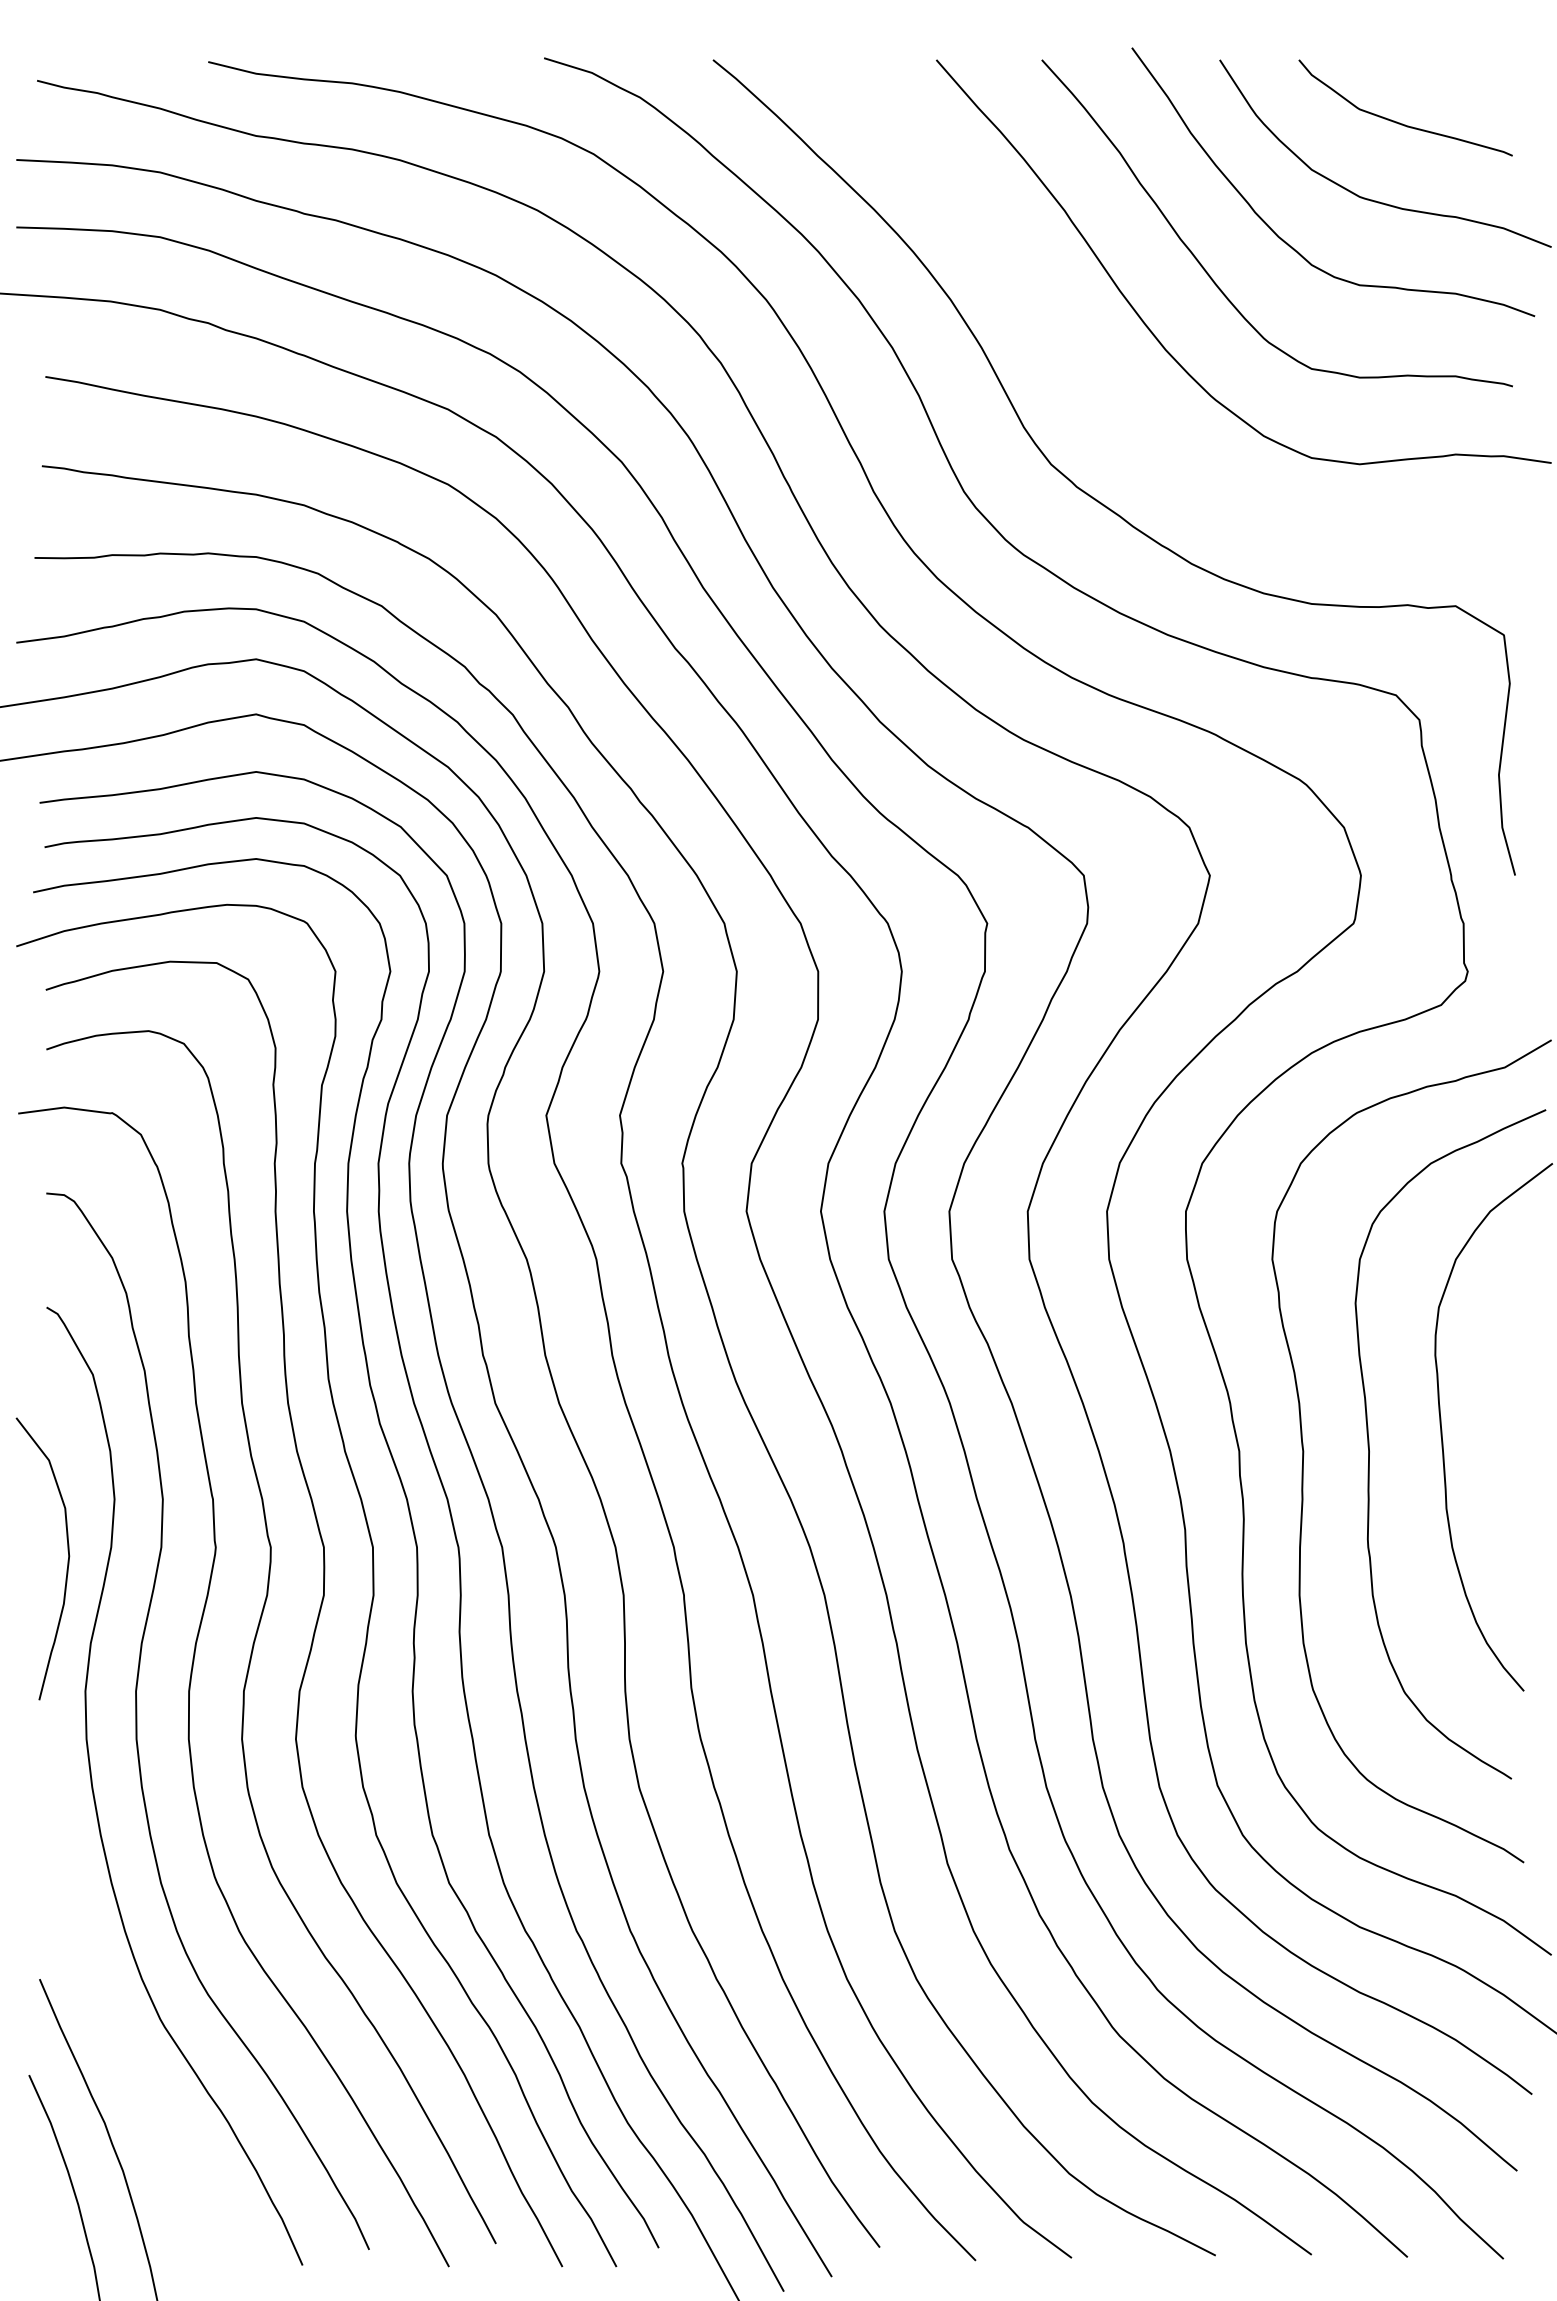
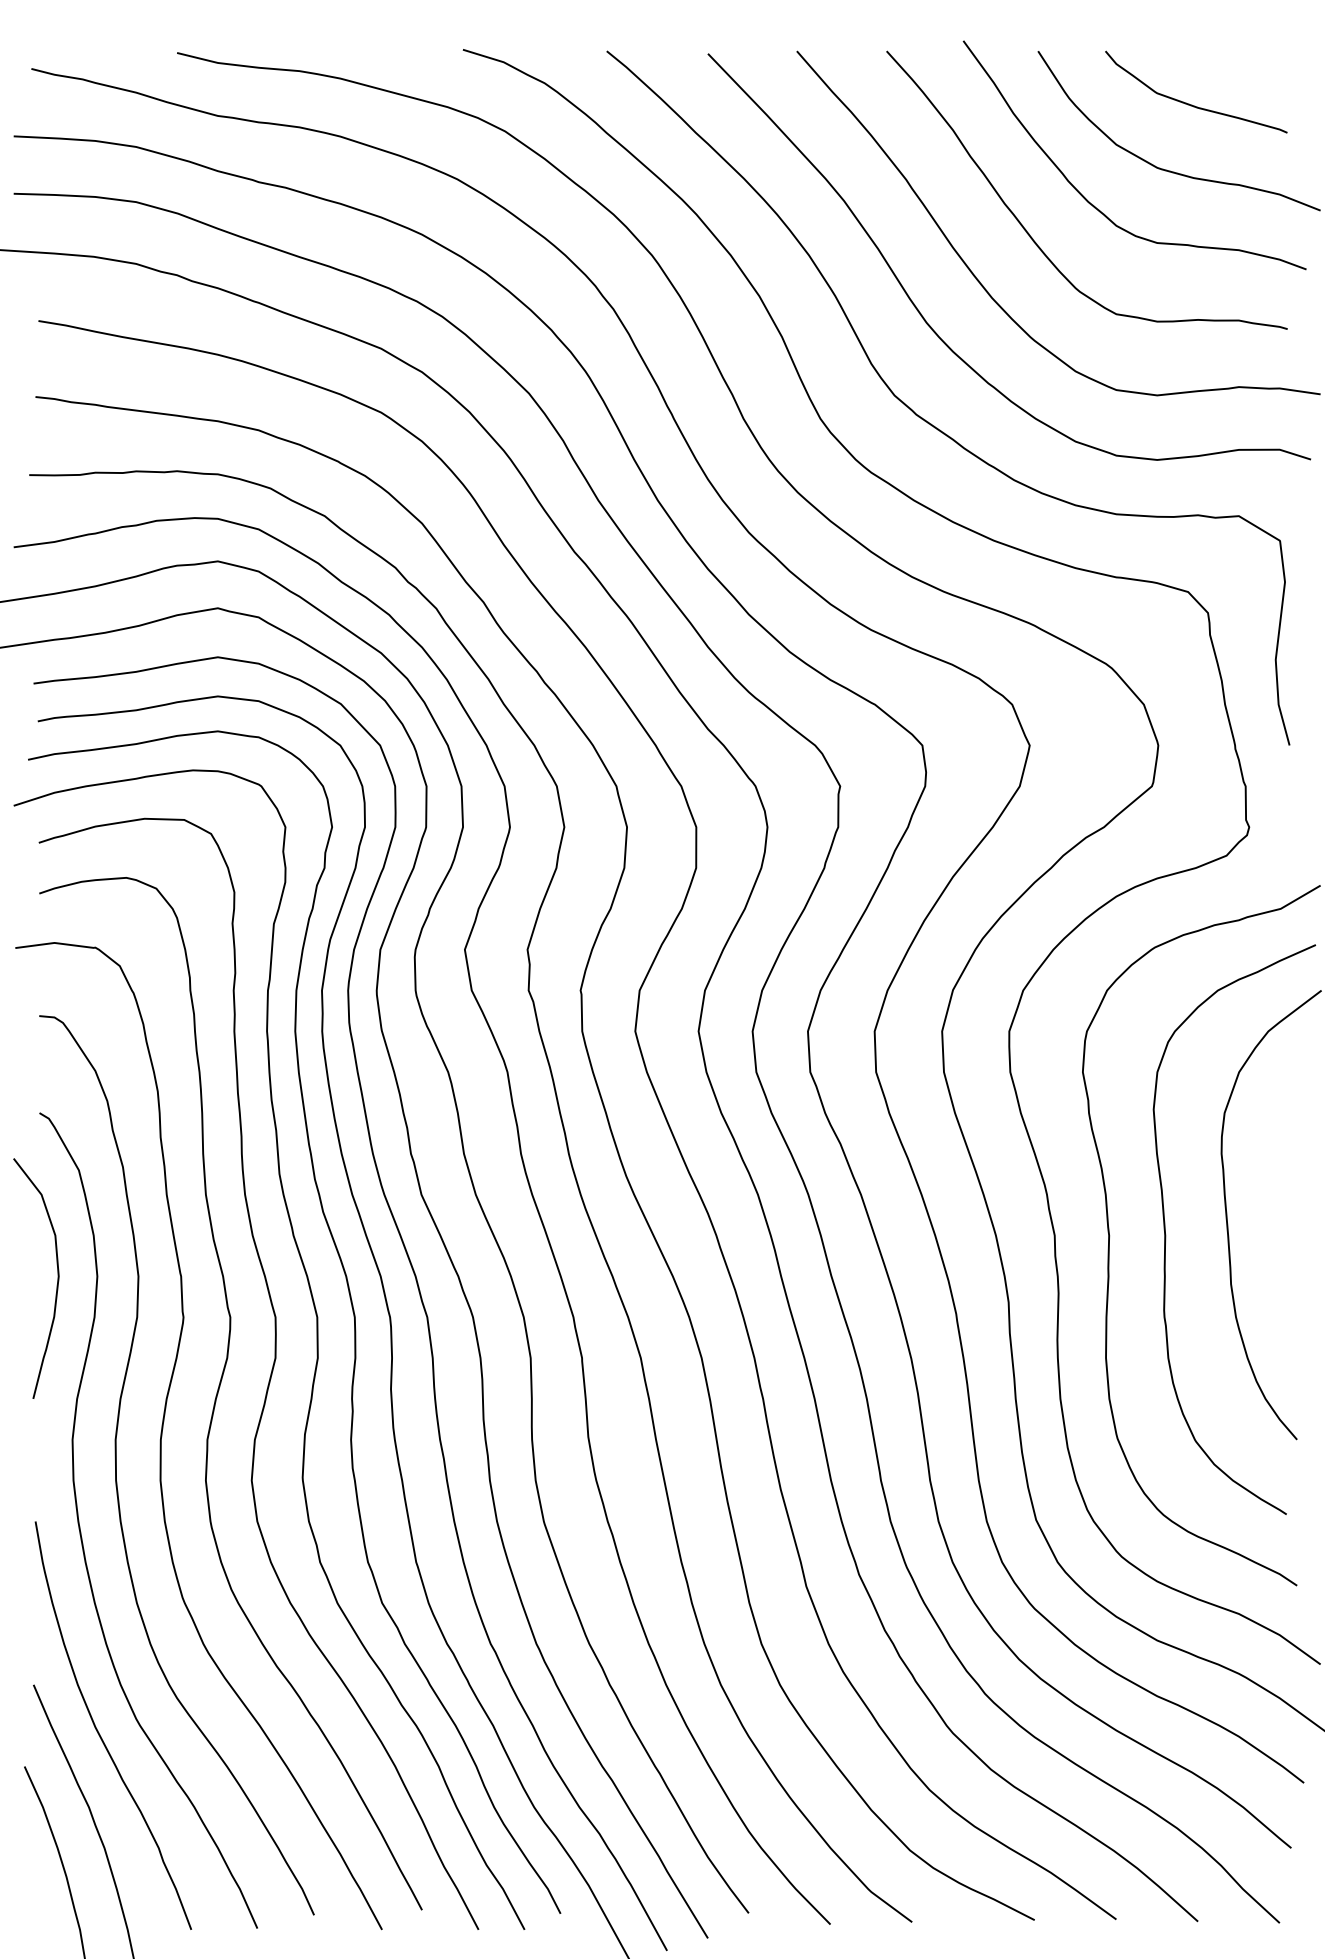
curve: (1086, 373) -> (924, 318), added
curve: (67, 1560) -> (57, 1279), moved
curve: (117, 2036) -> (99, 1733), added

